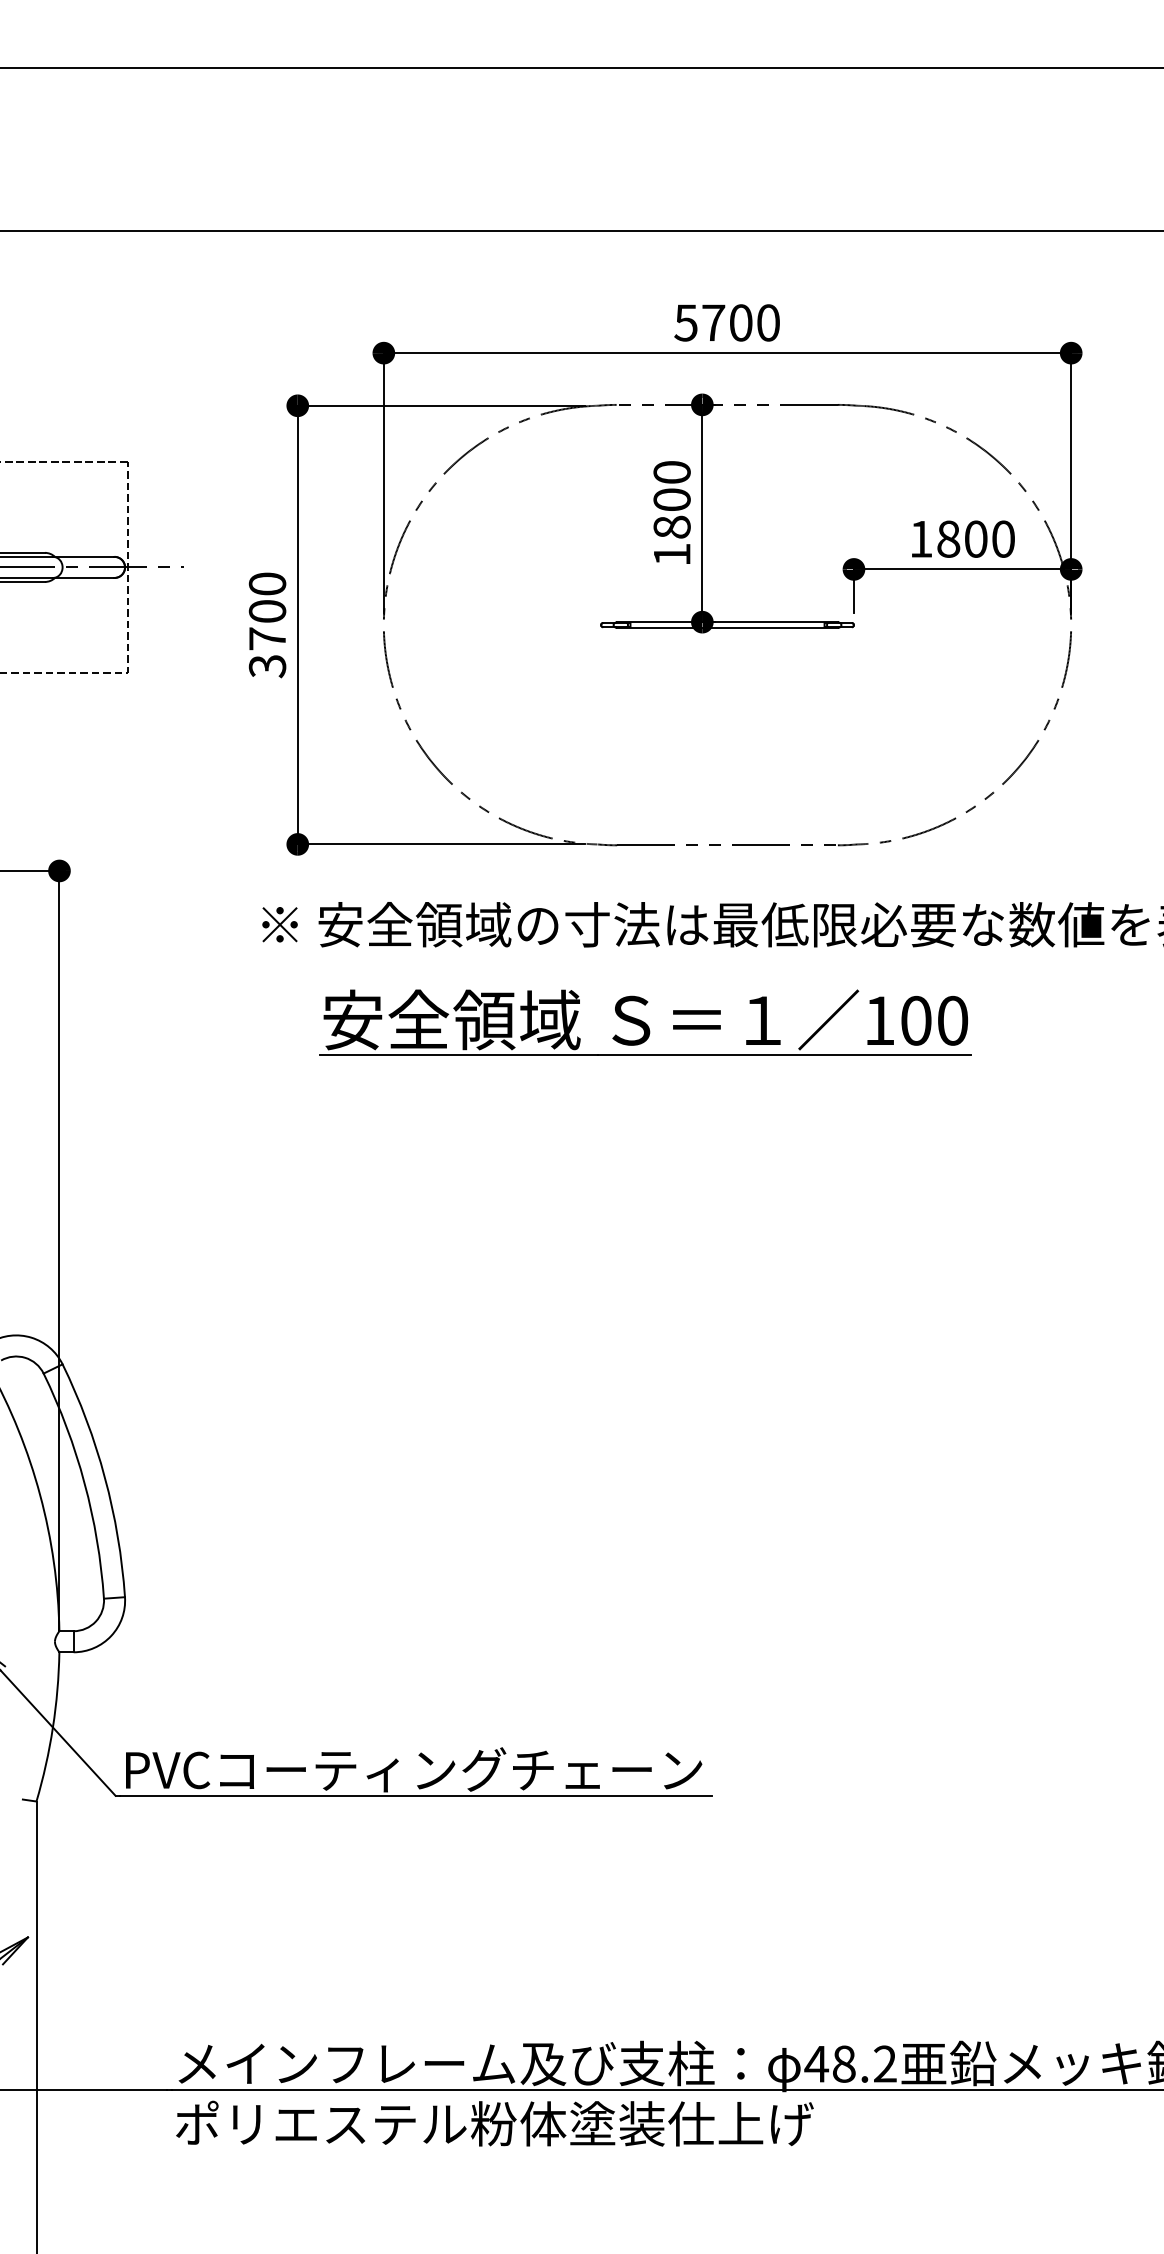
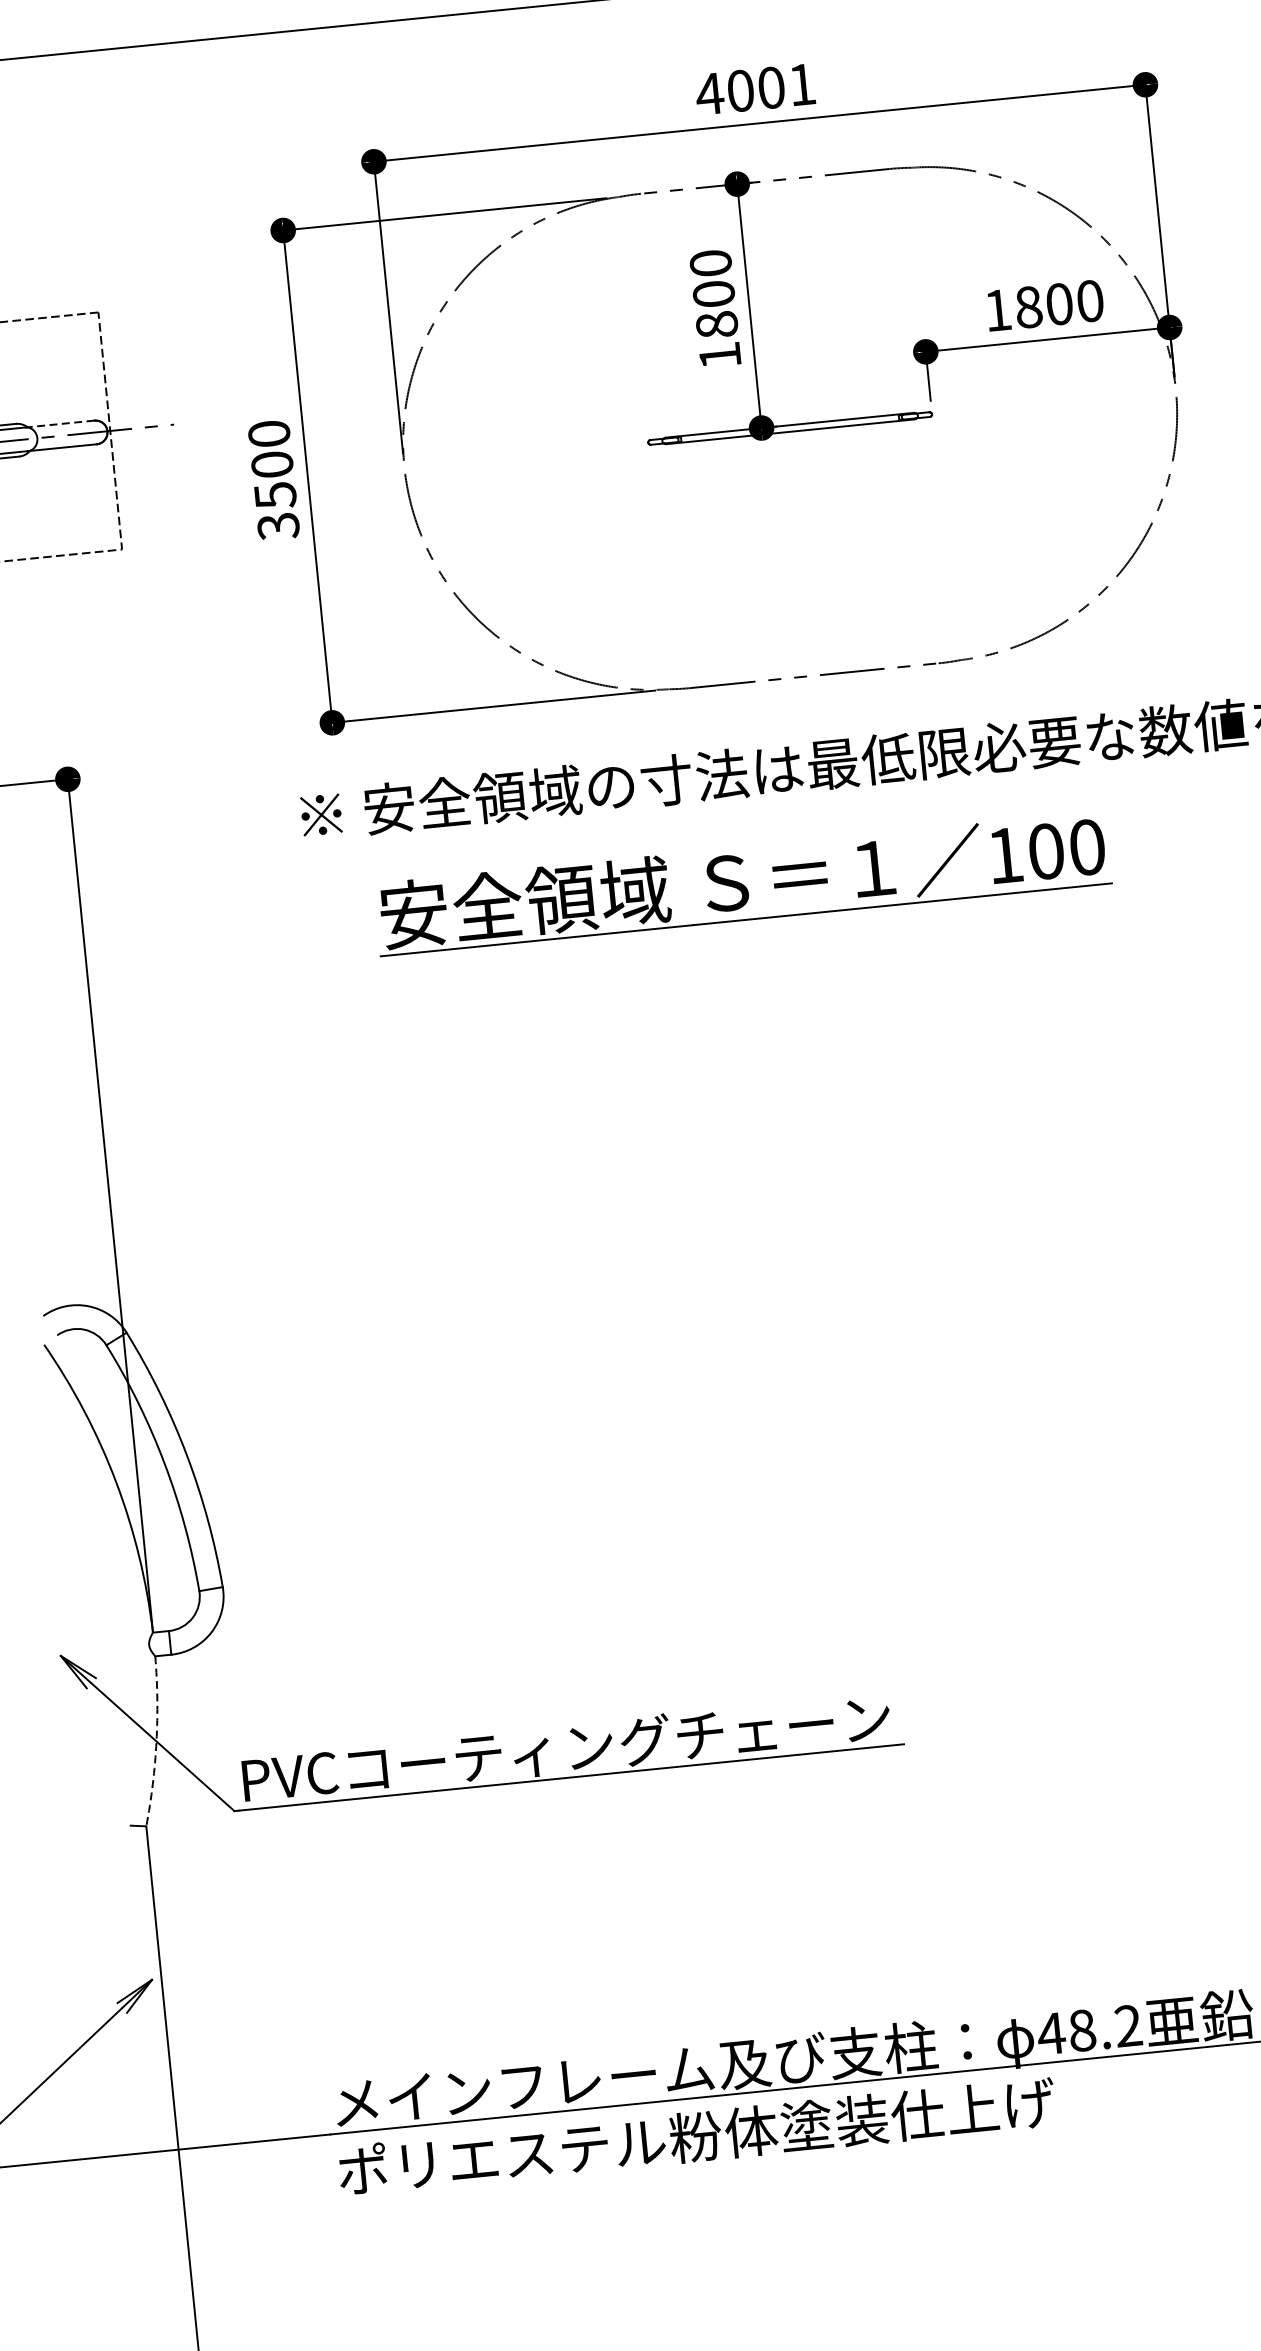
text: (726, 322) -> (755, 88), 5700 -> 4001
line: (83, 556) -> (59, 423), solid -> dashed
text: (267, 638) -> (275, 495), 3700 -> 3500
arc: (52, 1727) -> (156, 1741), solid -> dashed

